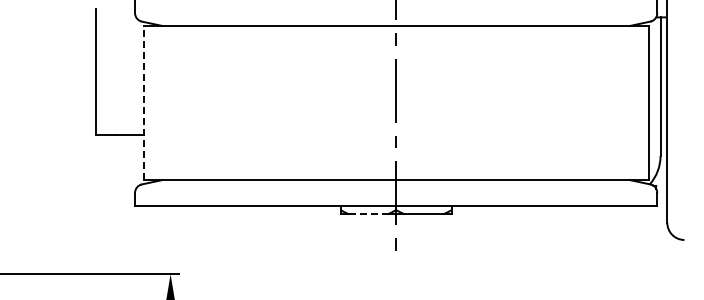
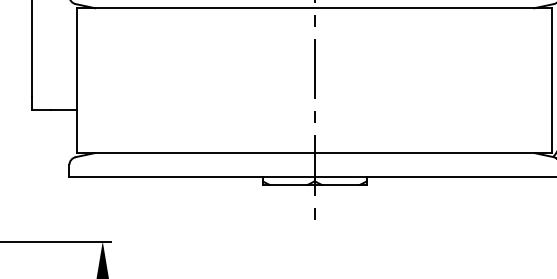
line: (143, 102) -> (77, 80), dashed -> solid
line: (368, 214) -> (288, 185), dashed -> solid

